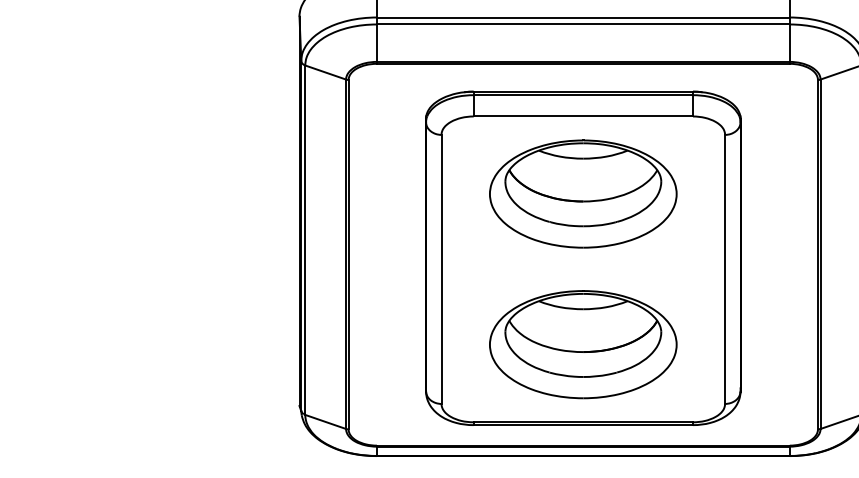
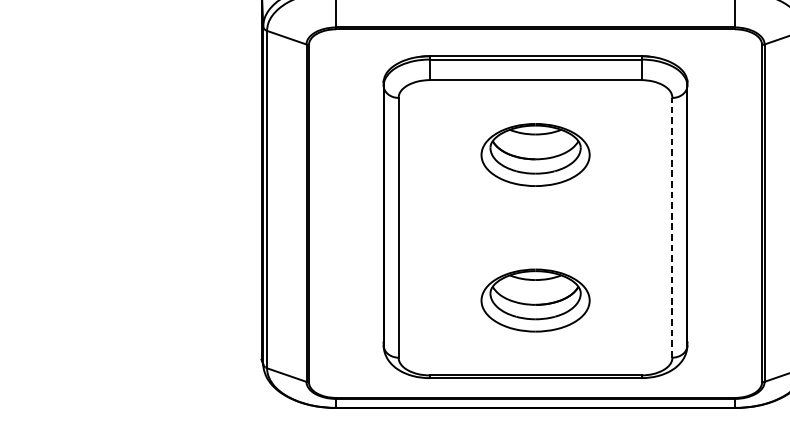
part: (583, 193) -> (535, 154), size x0.6
line: (725, 269) -> (672, 227), solid -> dashed
part: (583, 344) -> (535, 300), size x0.6

